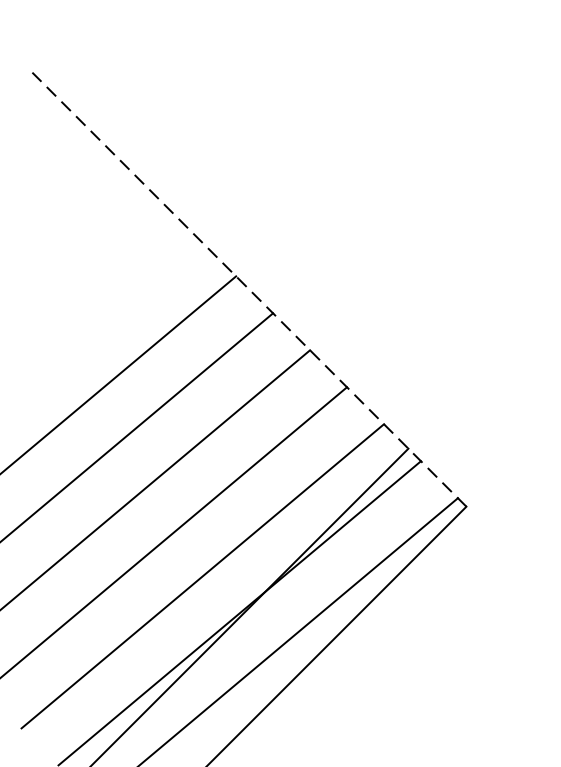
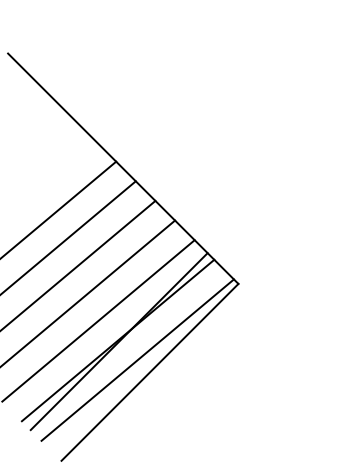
line: (249, 289) -> (123, 168), dashed -> solid

